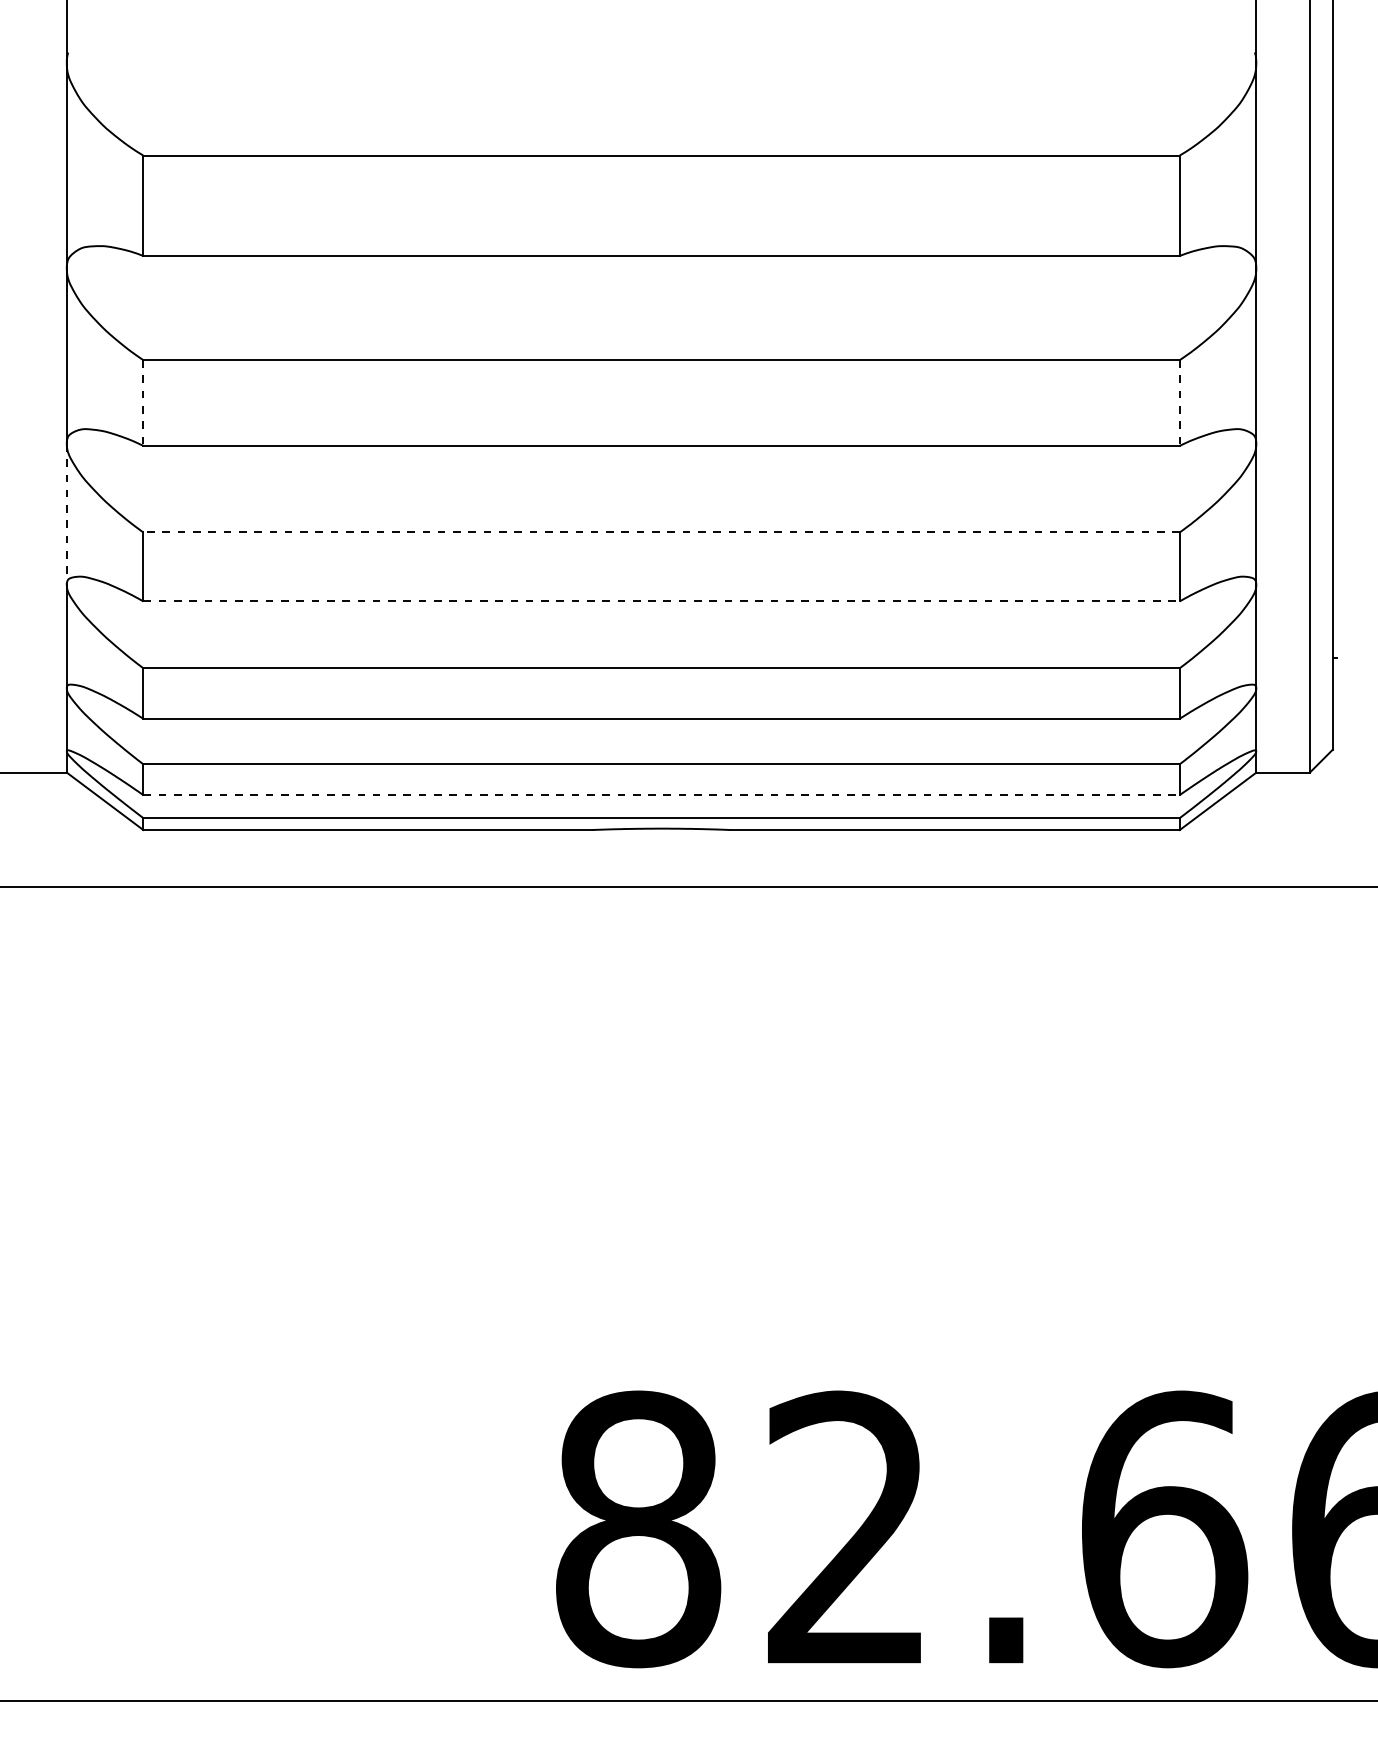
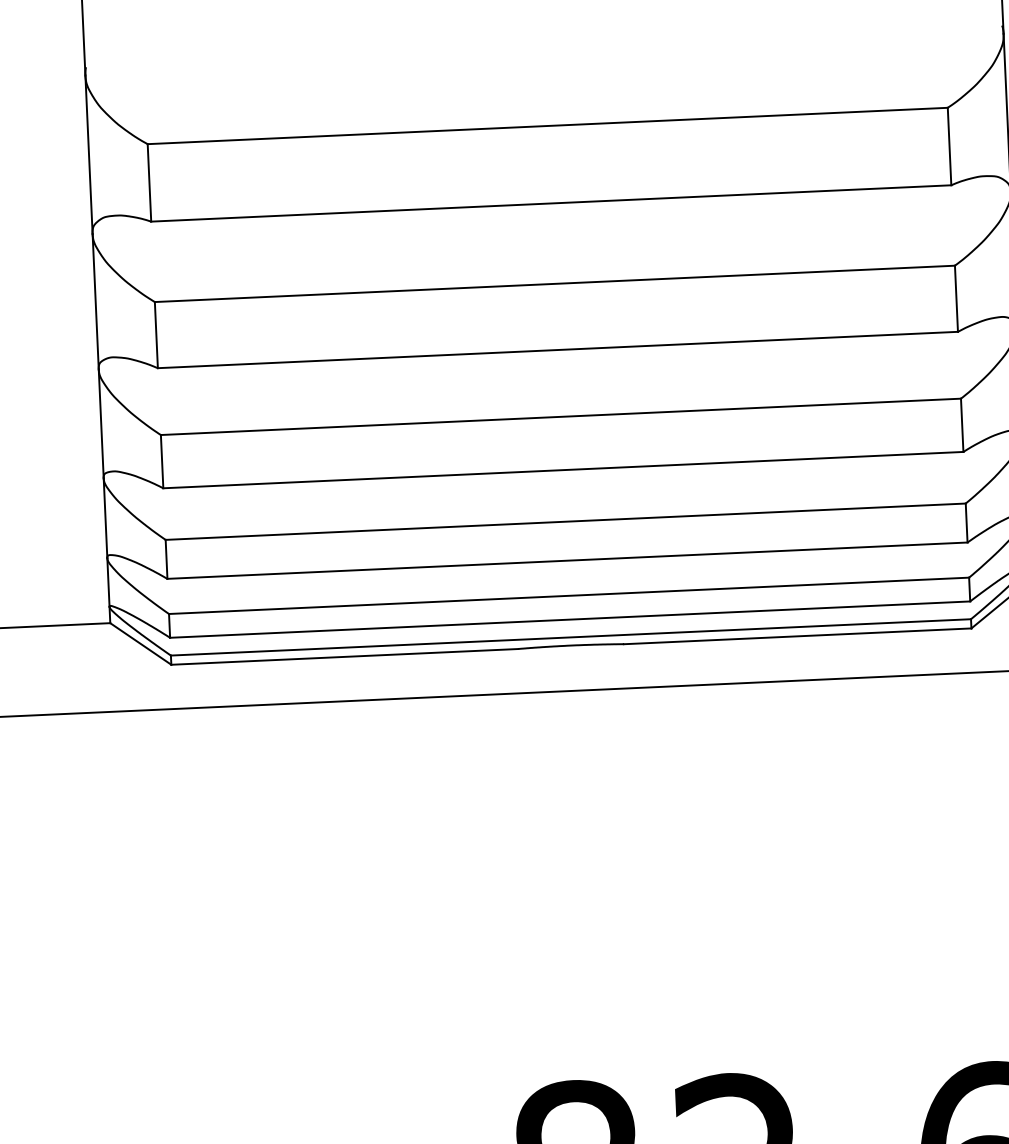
line: (143, 402) -> (156, 334), dashed -> solid
line: (1179, 402) -> (956, 298), dashed -> solid
line: (66, 514) -> (100, 423), dashed -> solid
line: (661, 532) -> (560, 416), dashed -> solid
line: (662, 601) -> (564, 470), dashed -> solid
line: (662, 795) -> (570, 619), dashed -> solid

